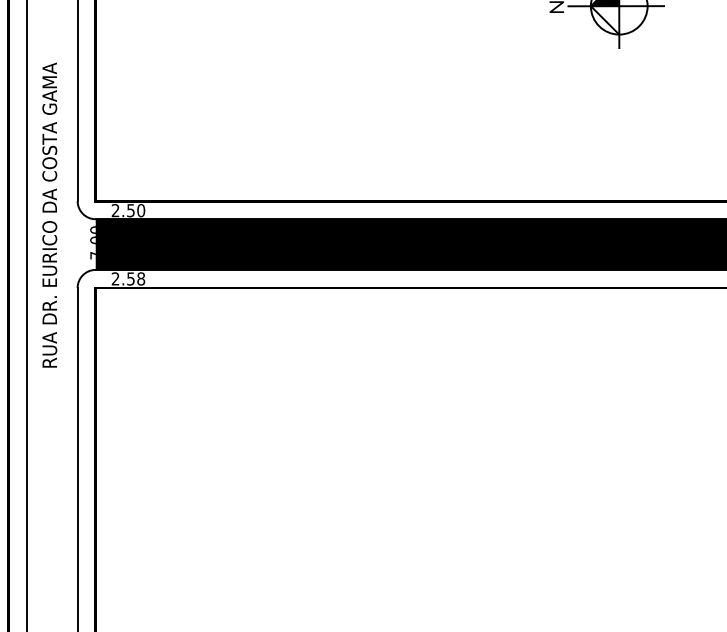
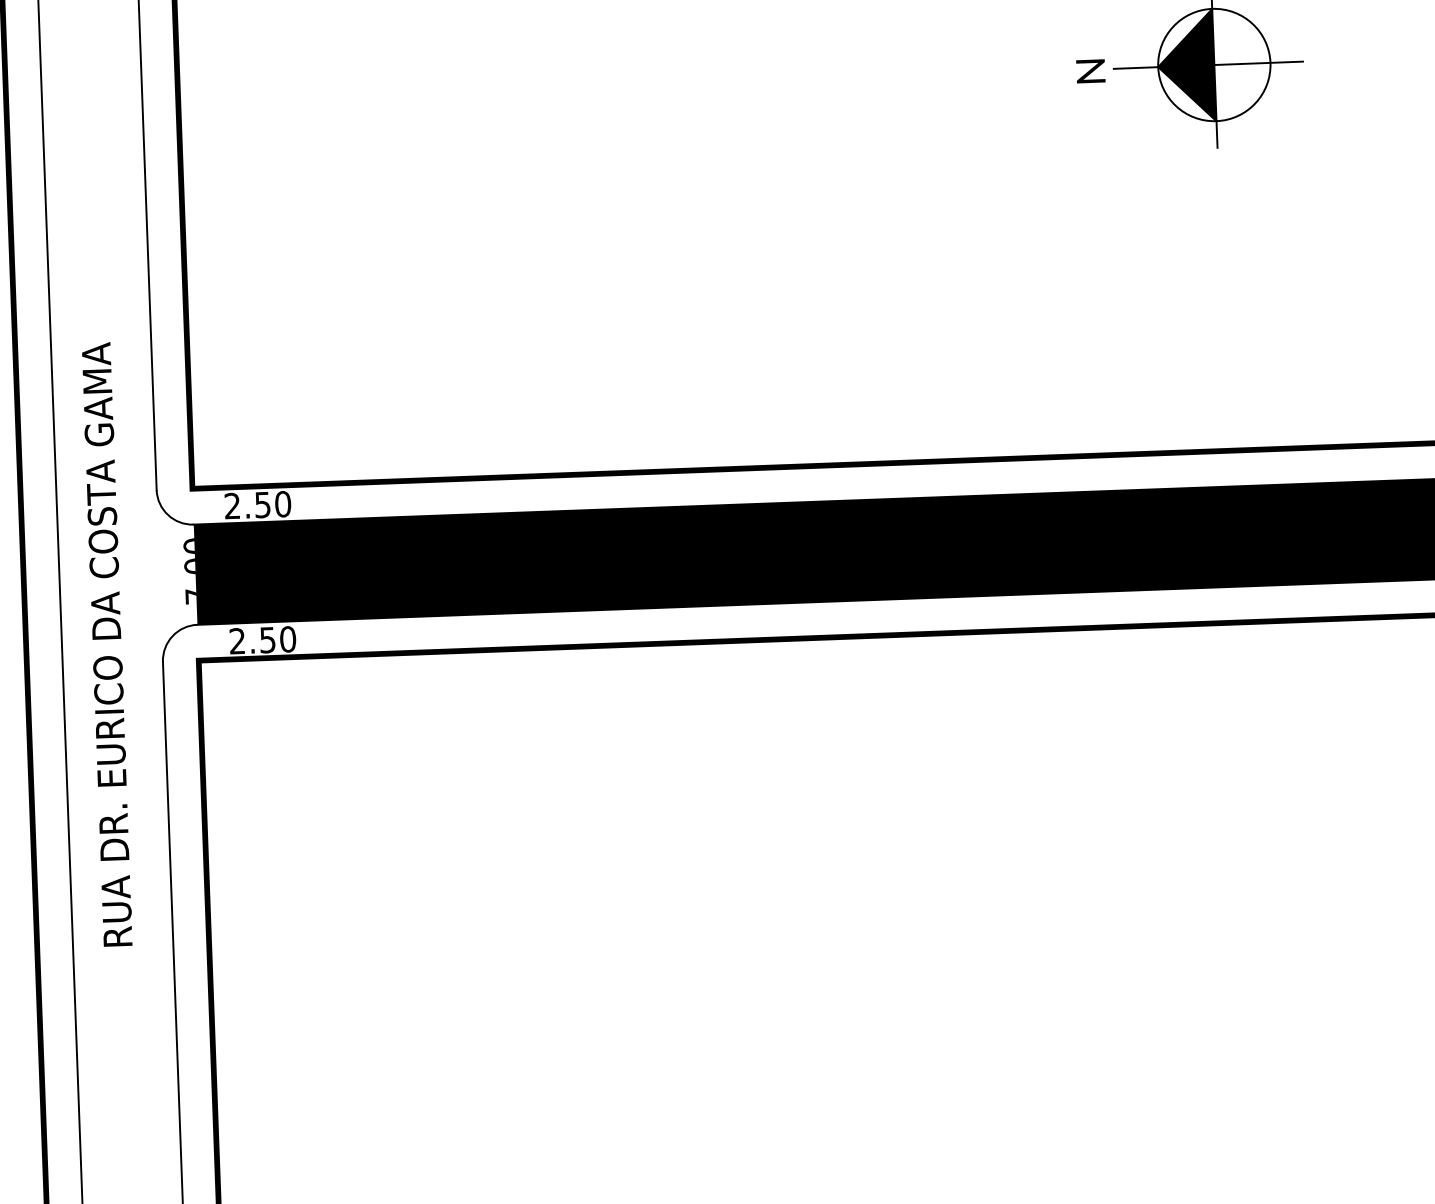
fill: (604, 20) -> (1186, 94), added
text: (49, 214) -> (106, 643), moved
text: (141, 278) -> (288, 638), 2.58 -> 2.50

